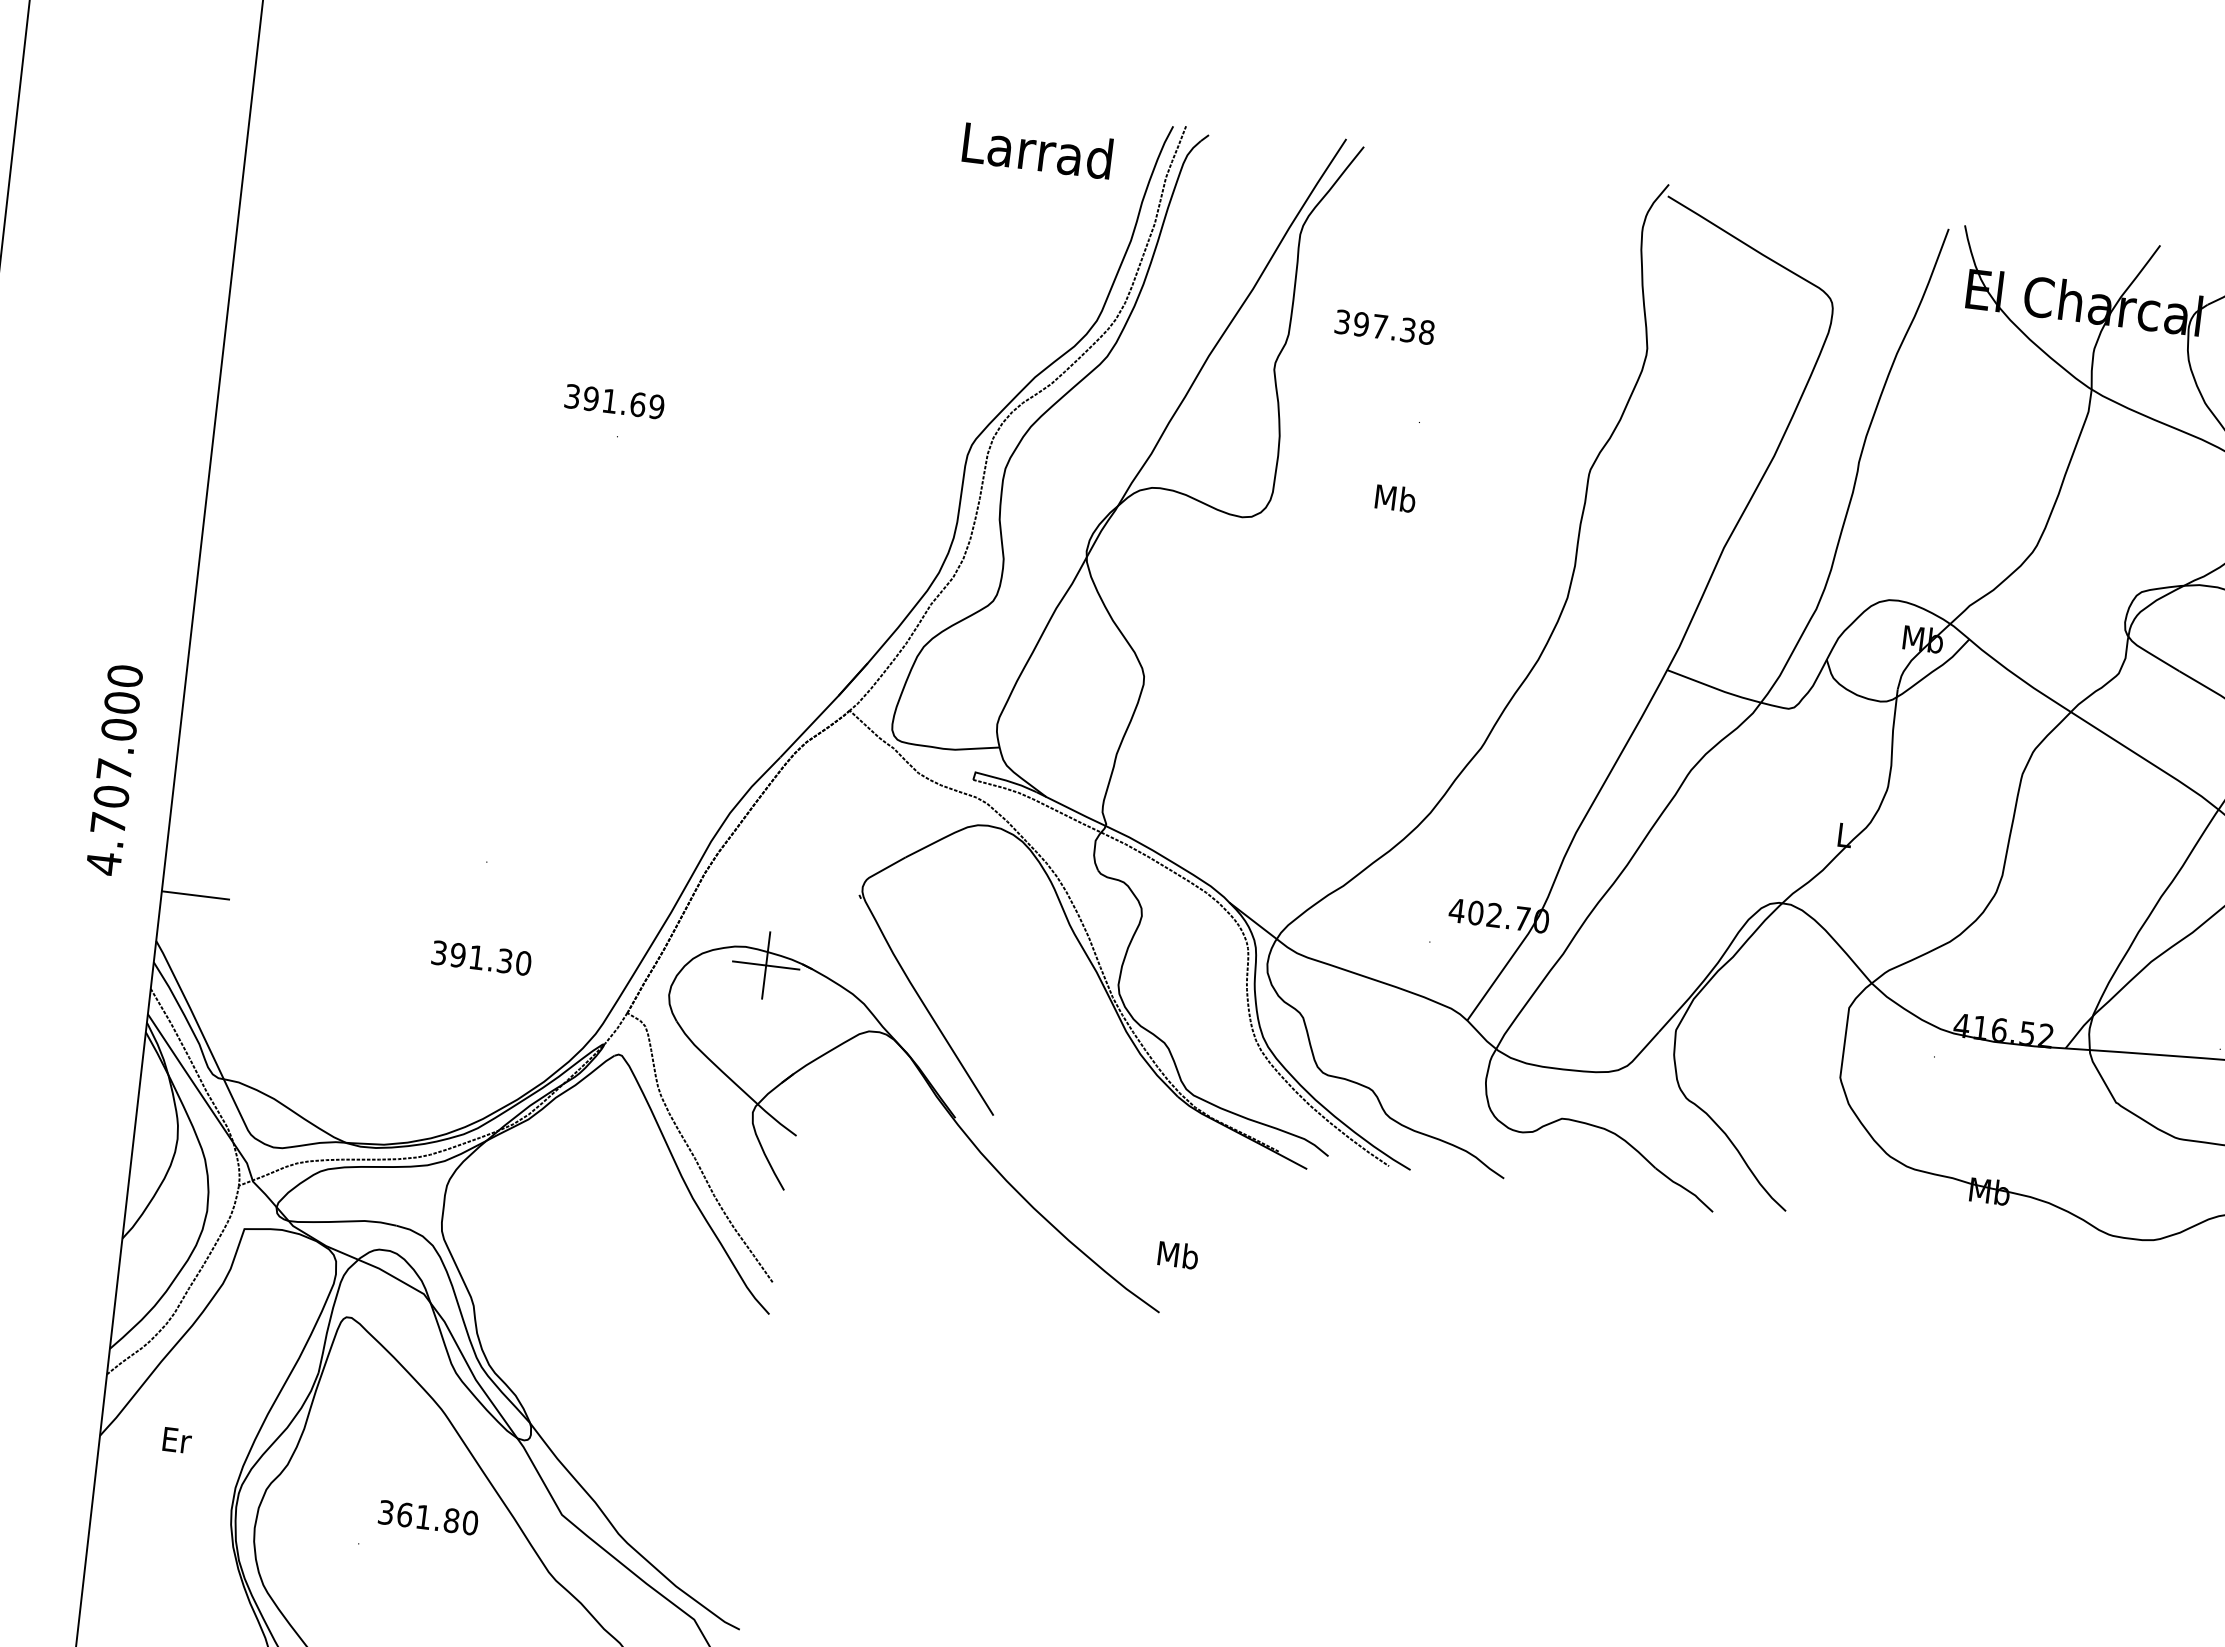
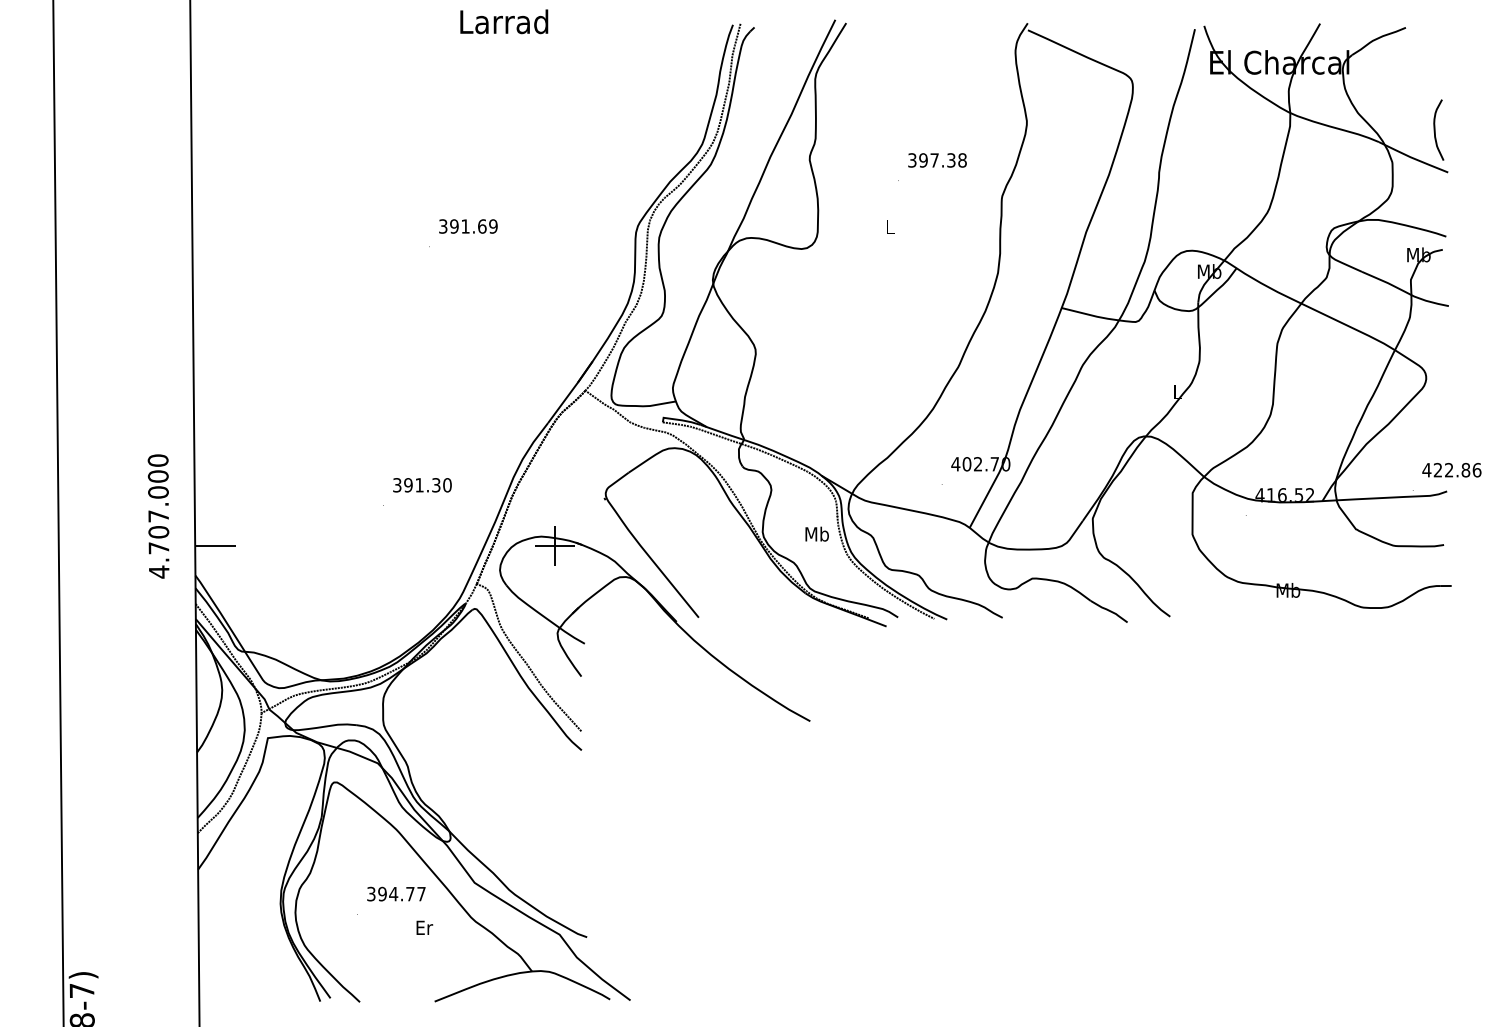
text: (1038, 150) -> (504, 21), moved
text: (1384, 327) -> (937, 160), moved
text: (614, 401) -> (468, 226), moved
text: (1394, 497) -> (889, 226), Mb -> L
text: (114, 770) -> (158, 516), moved
text: (481, 958) -> (422, 485), moved
text: (1177, 1253) -> (816, 533), moved
text: (176, 1439) -> (424, 927), moved
text: (436, 1517) -> (401, 893), 361.80 -> 394.77

